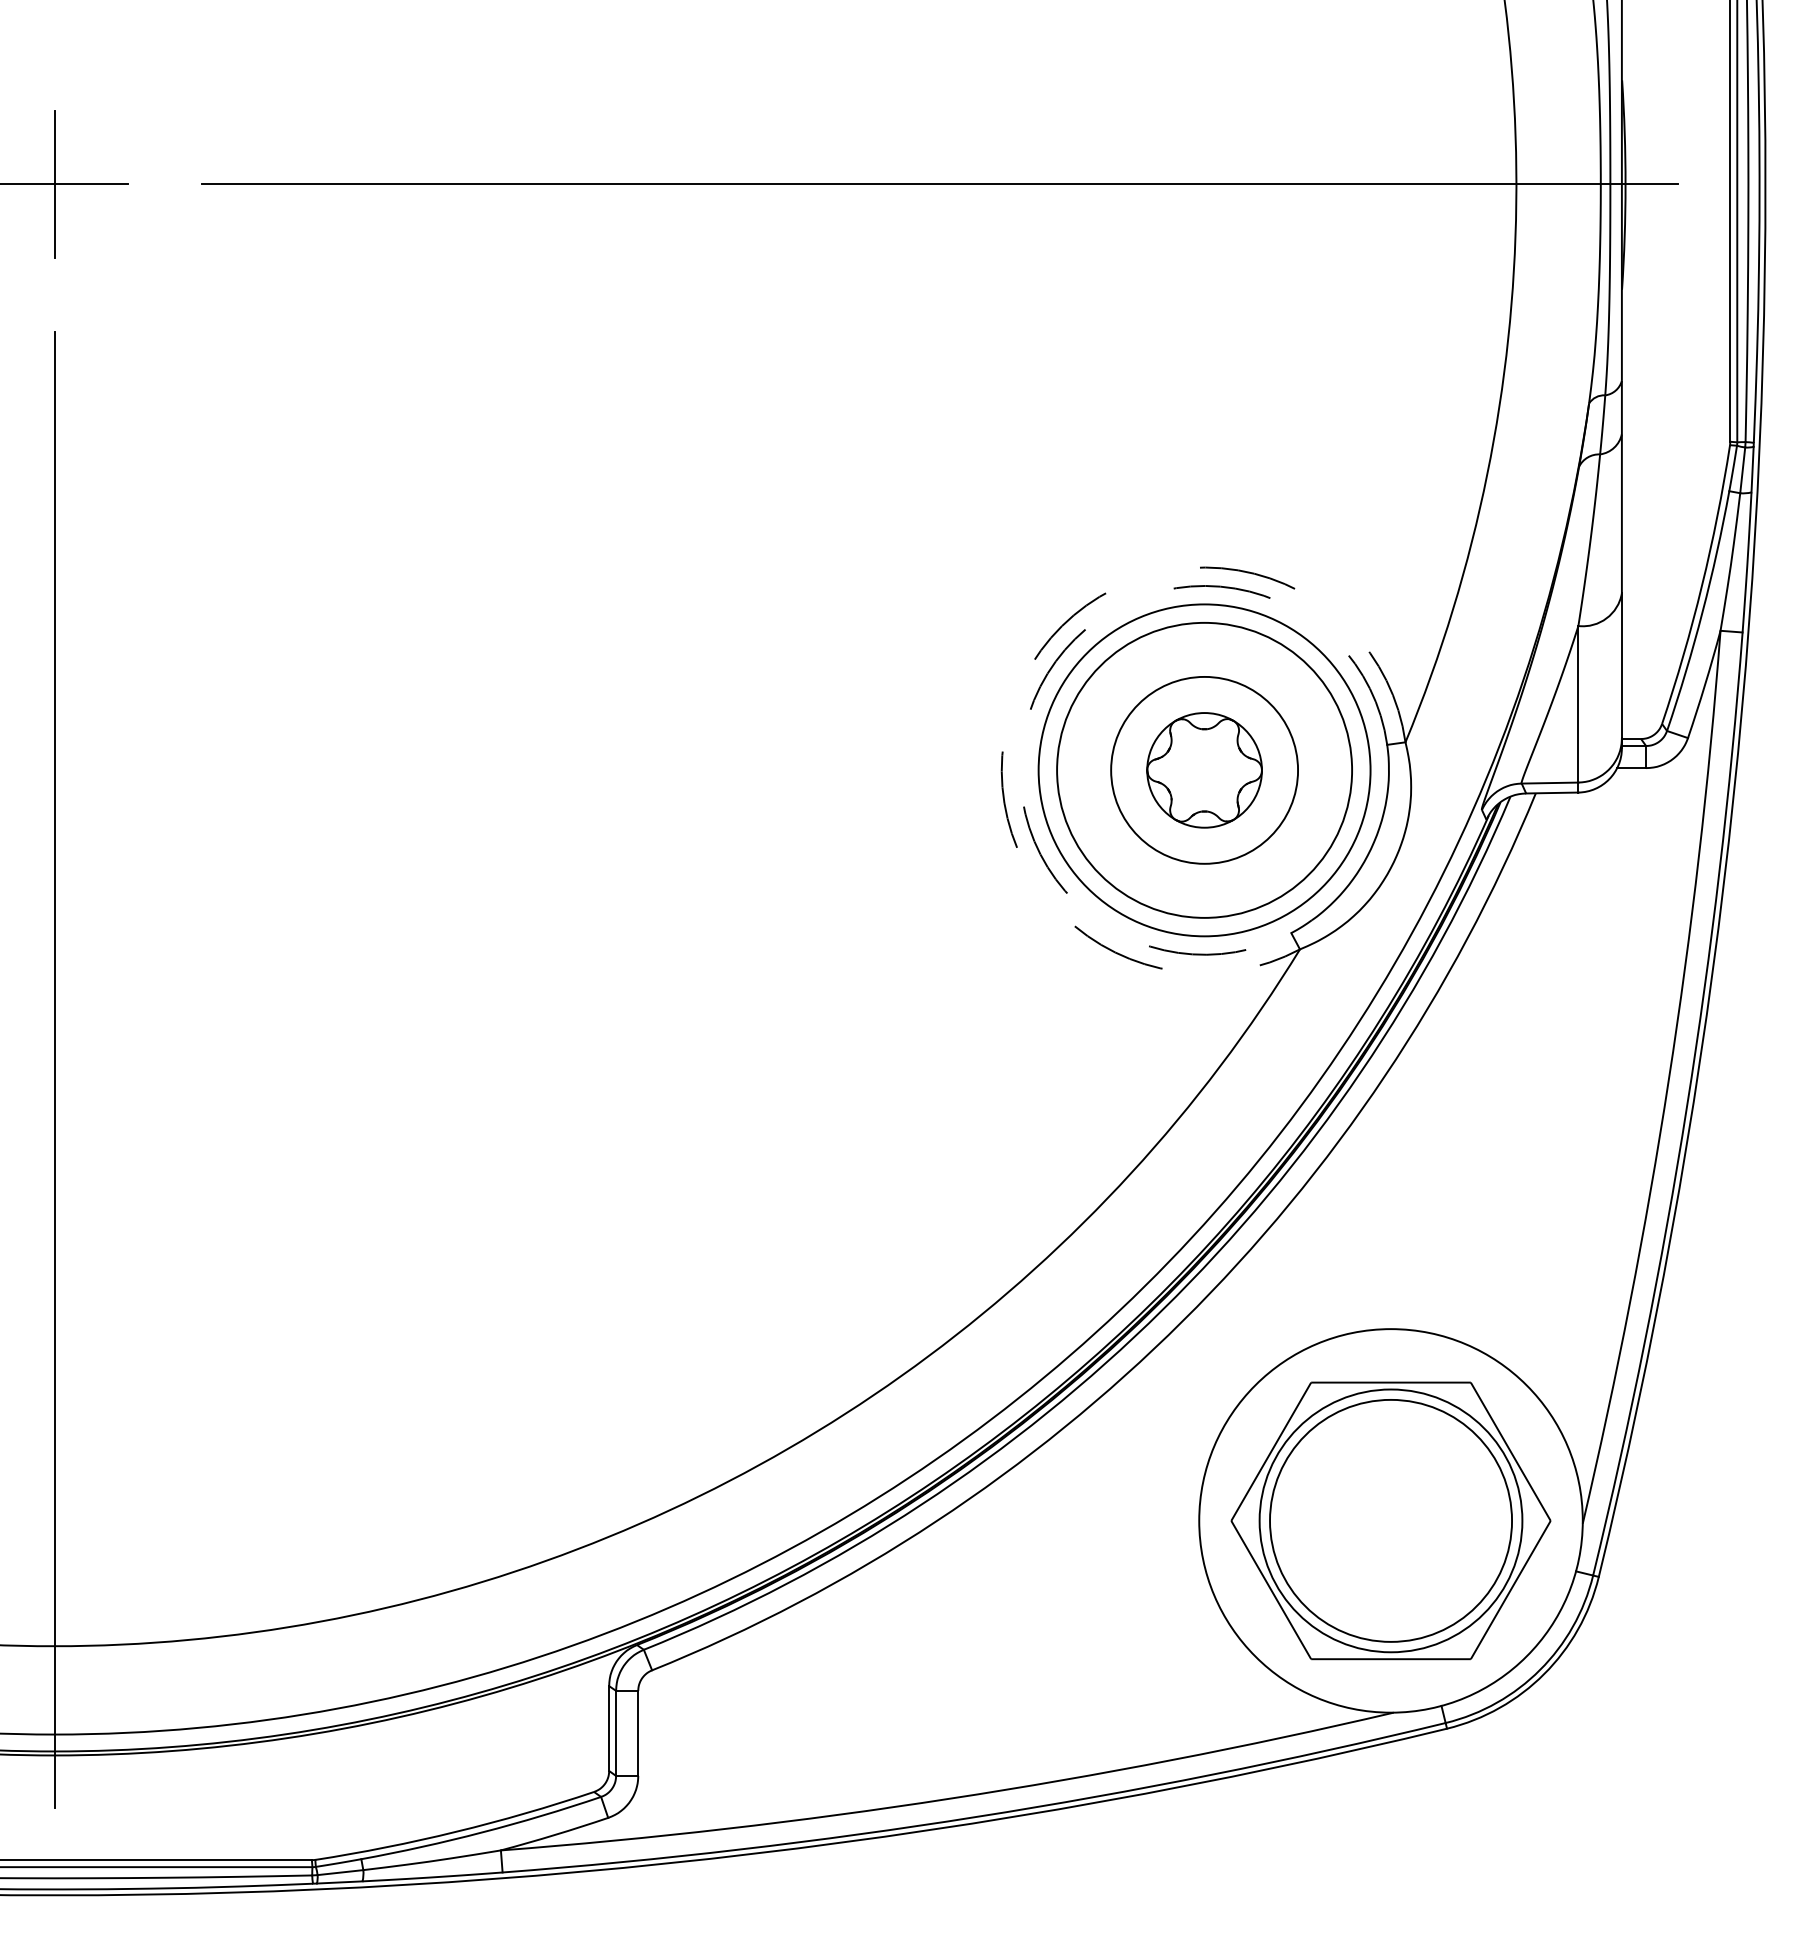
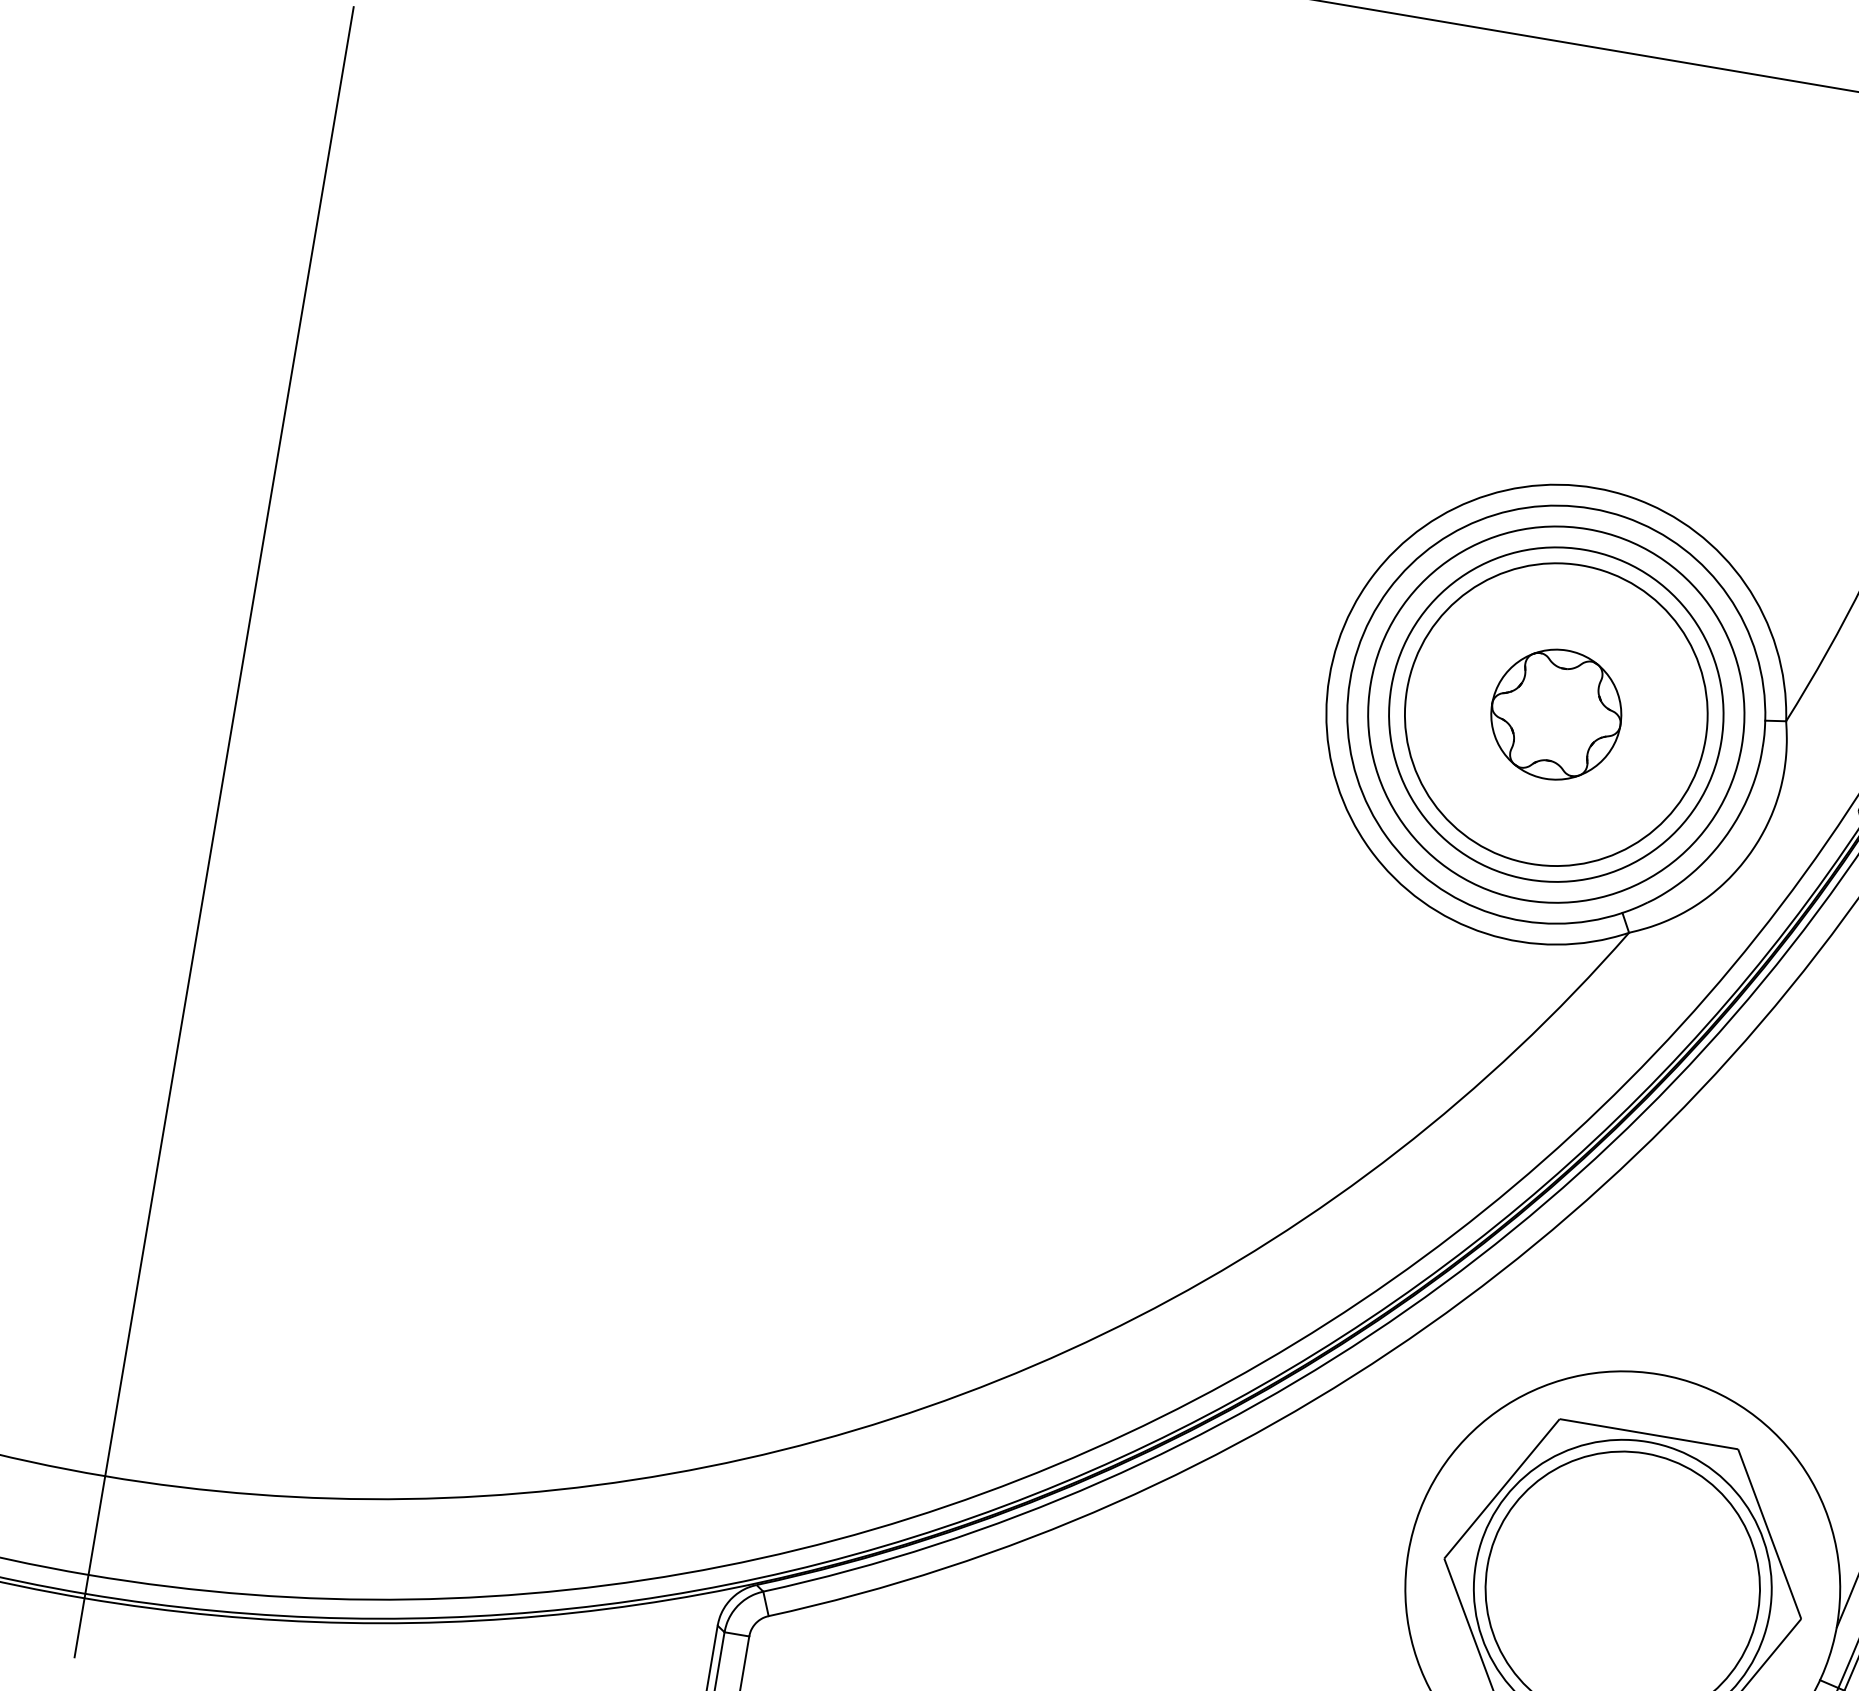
arc: (1023, 678) -> (1371, 577), dashed -> solid
arc: (1040, 686) -> (1388, 589), dashed -> solid
circle: (1204, 769) -> (1556, 713), size x1.43

